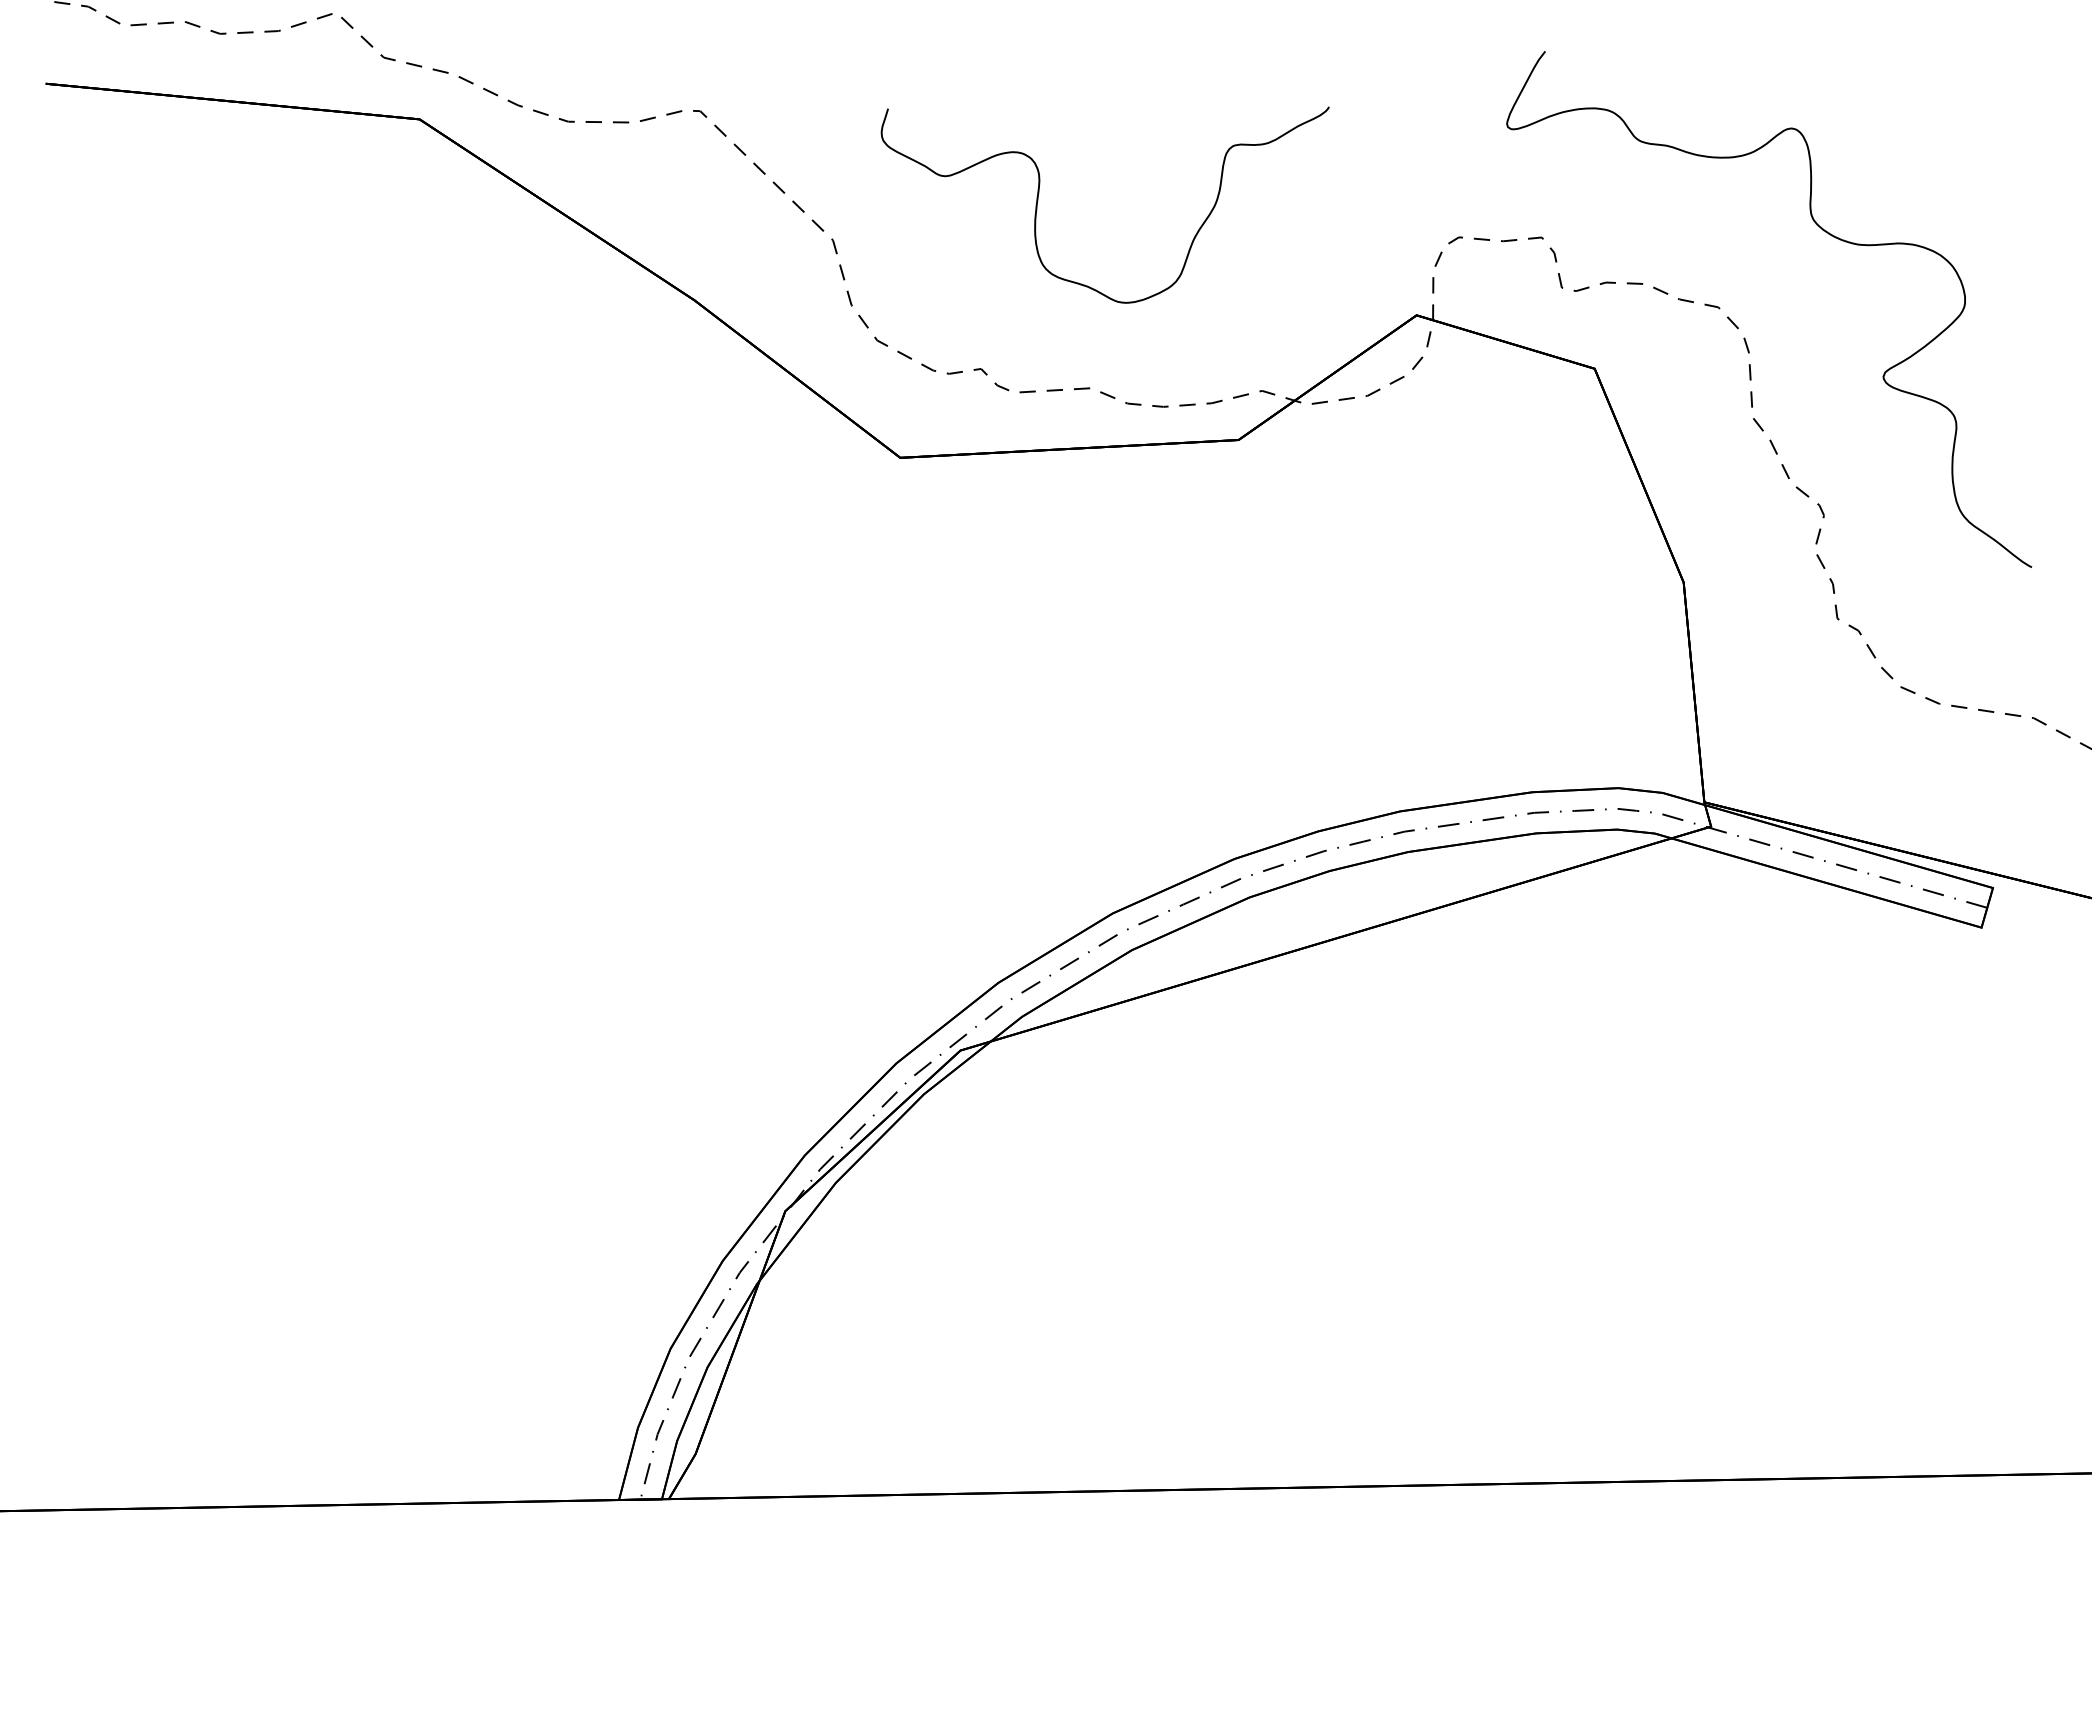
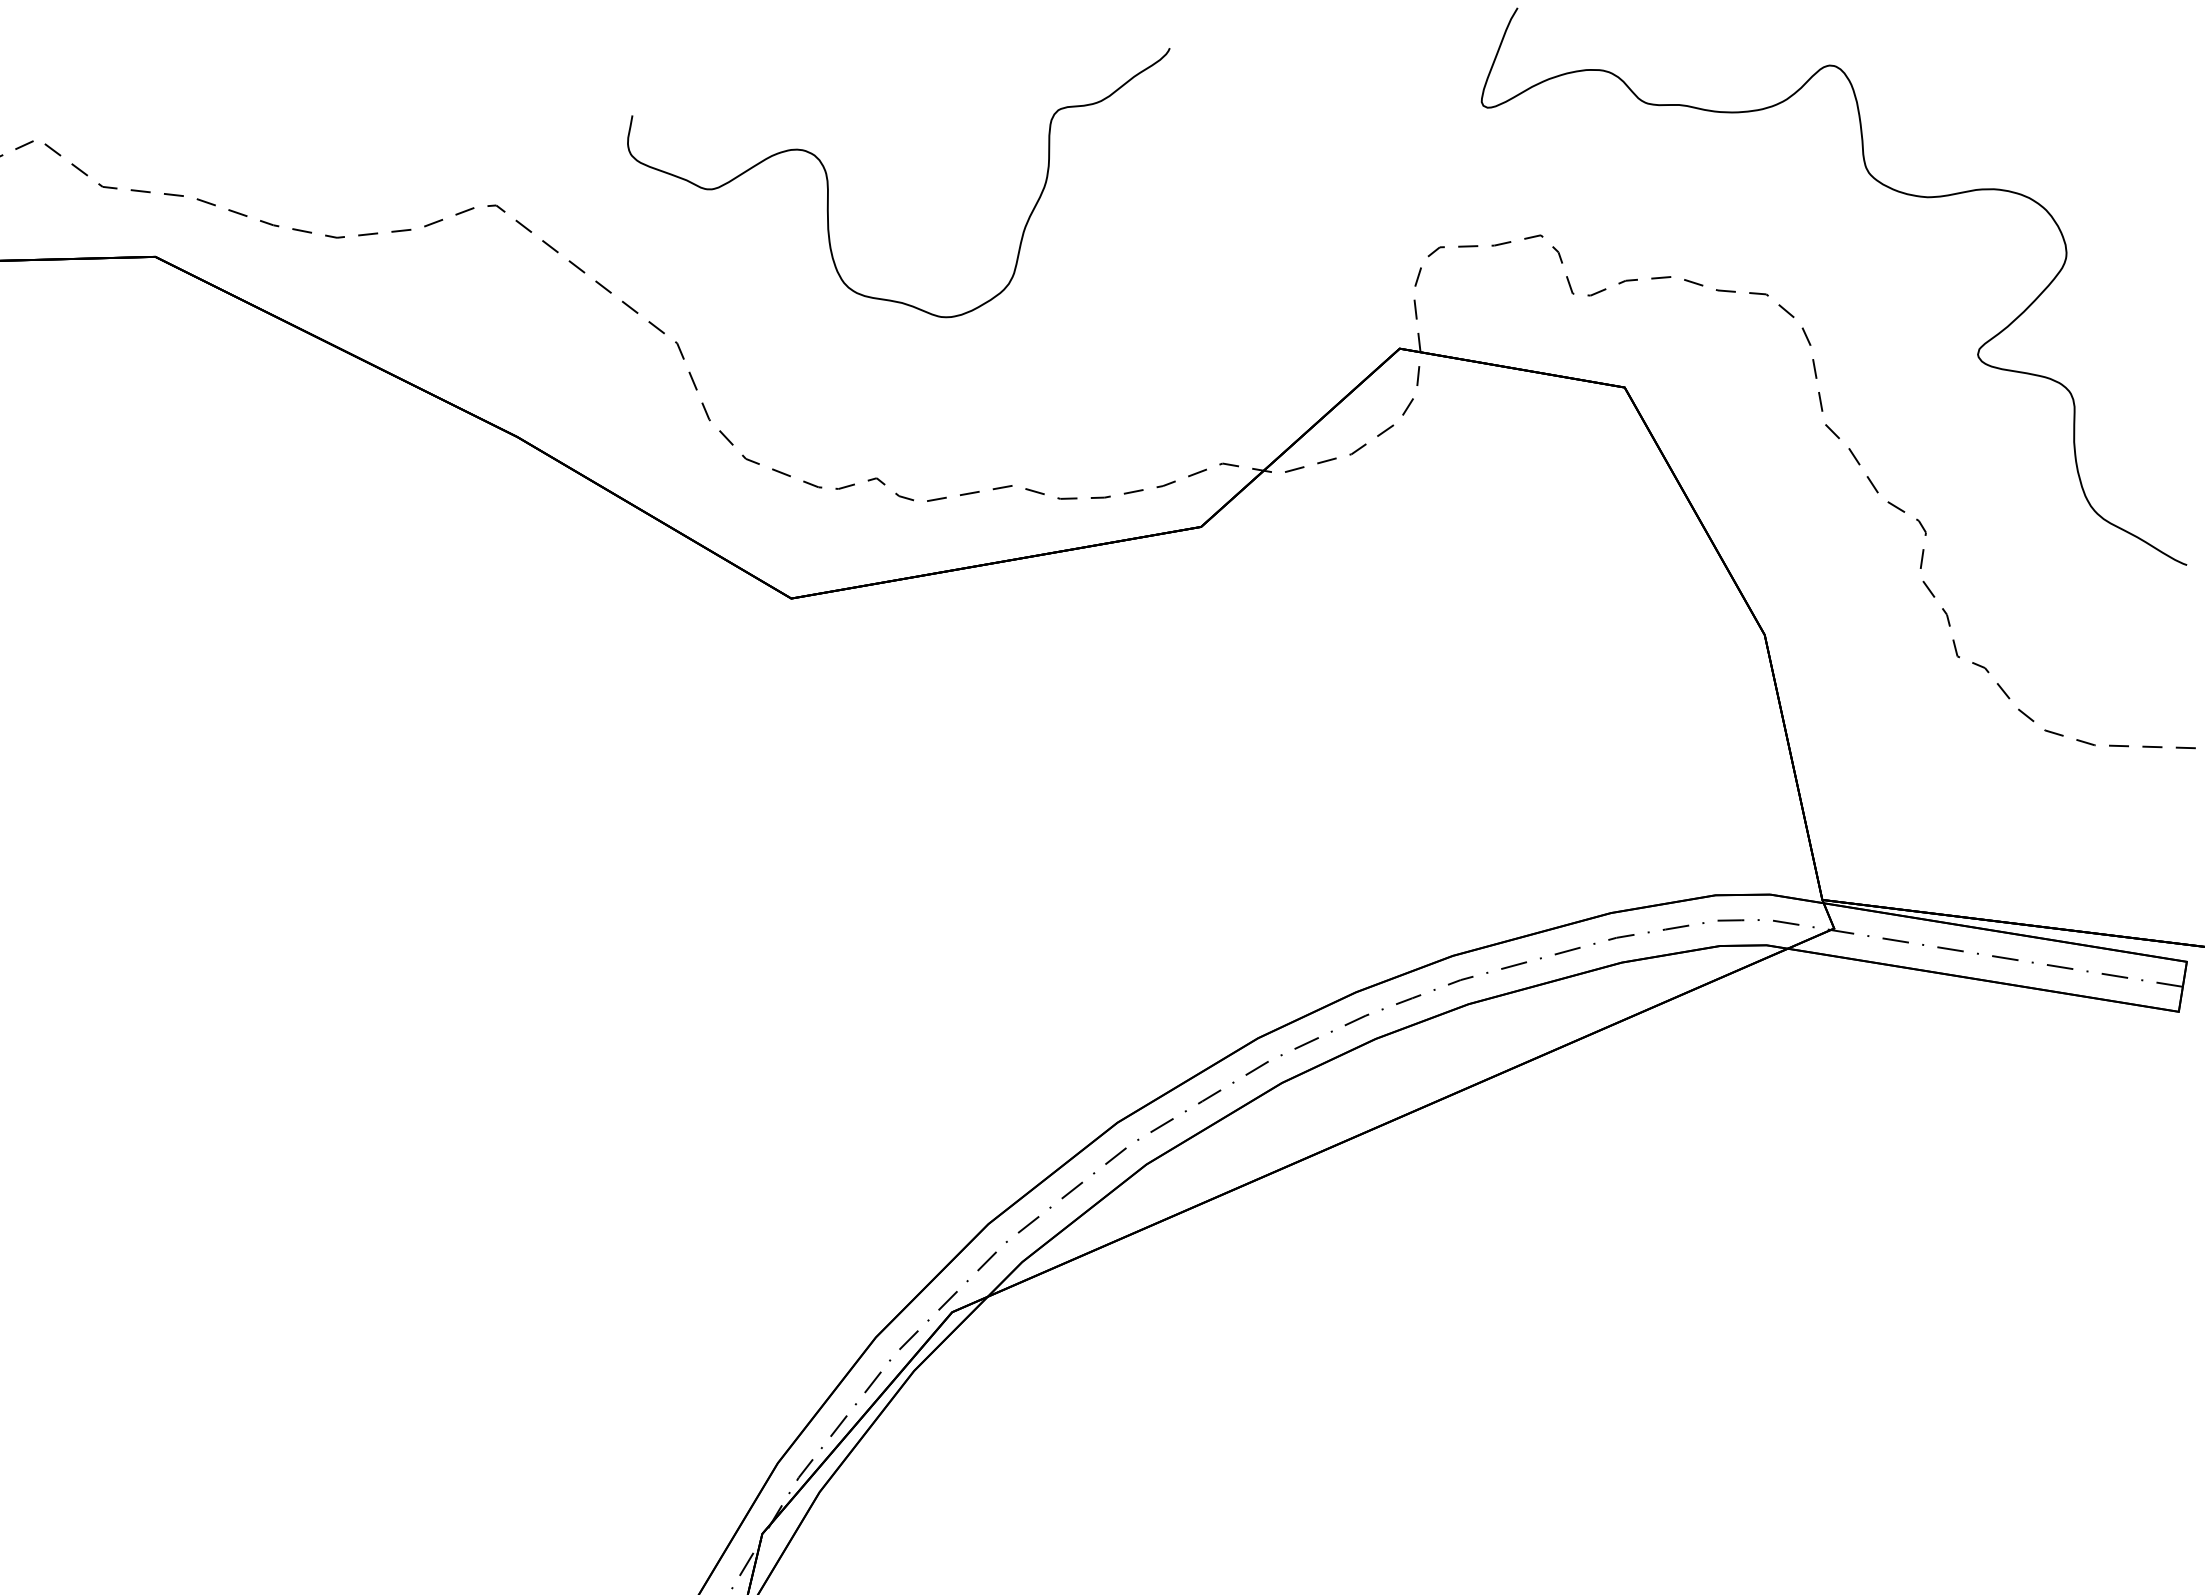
curve: (1039, 193) -> (829, 196), moved

